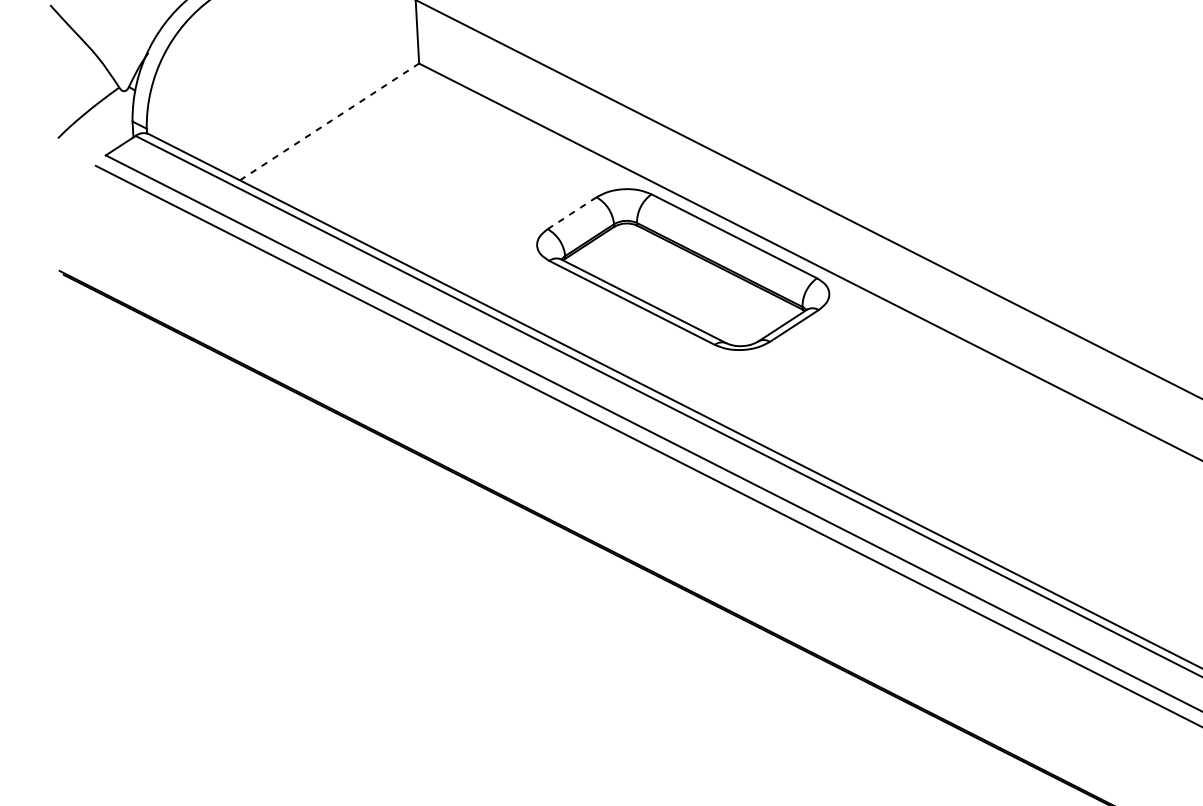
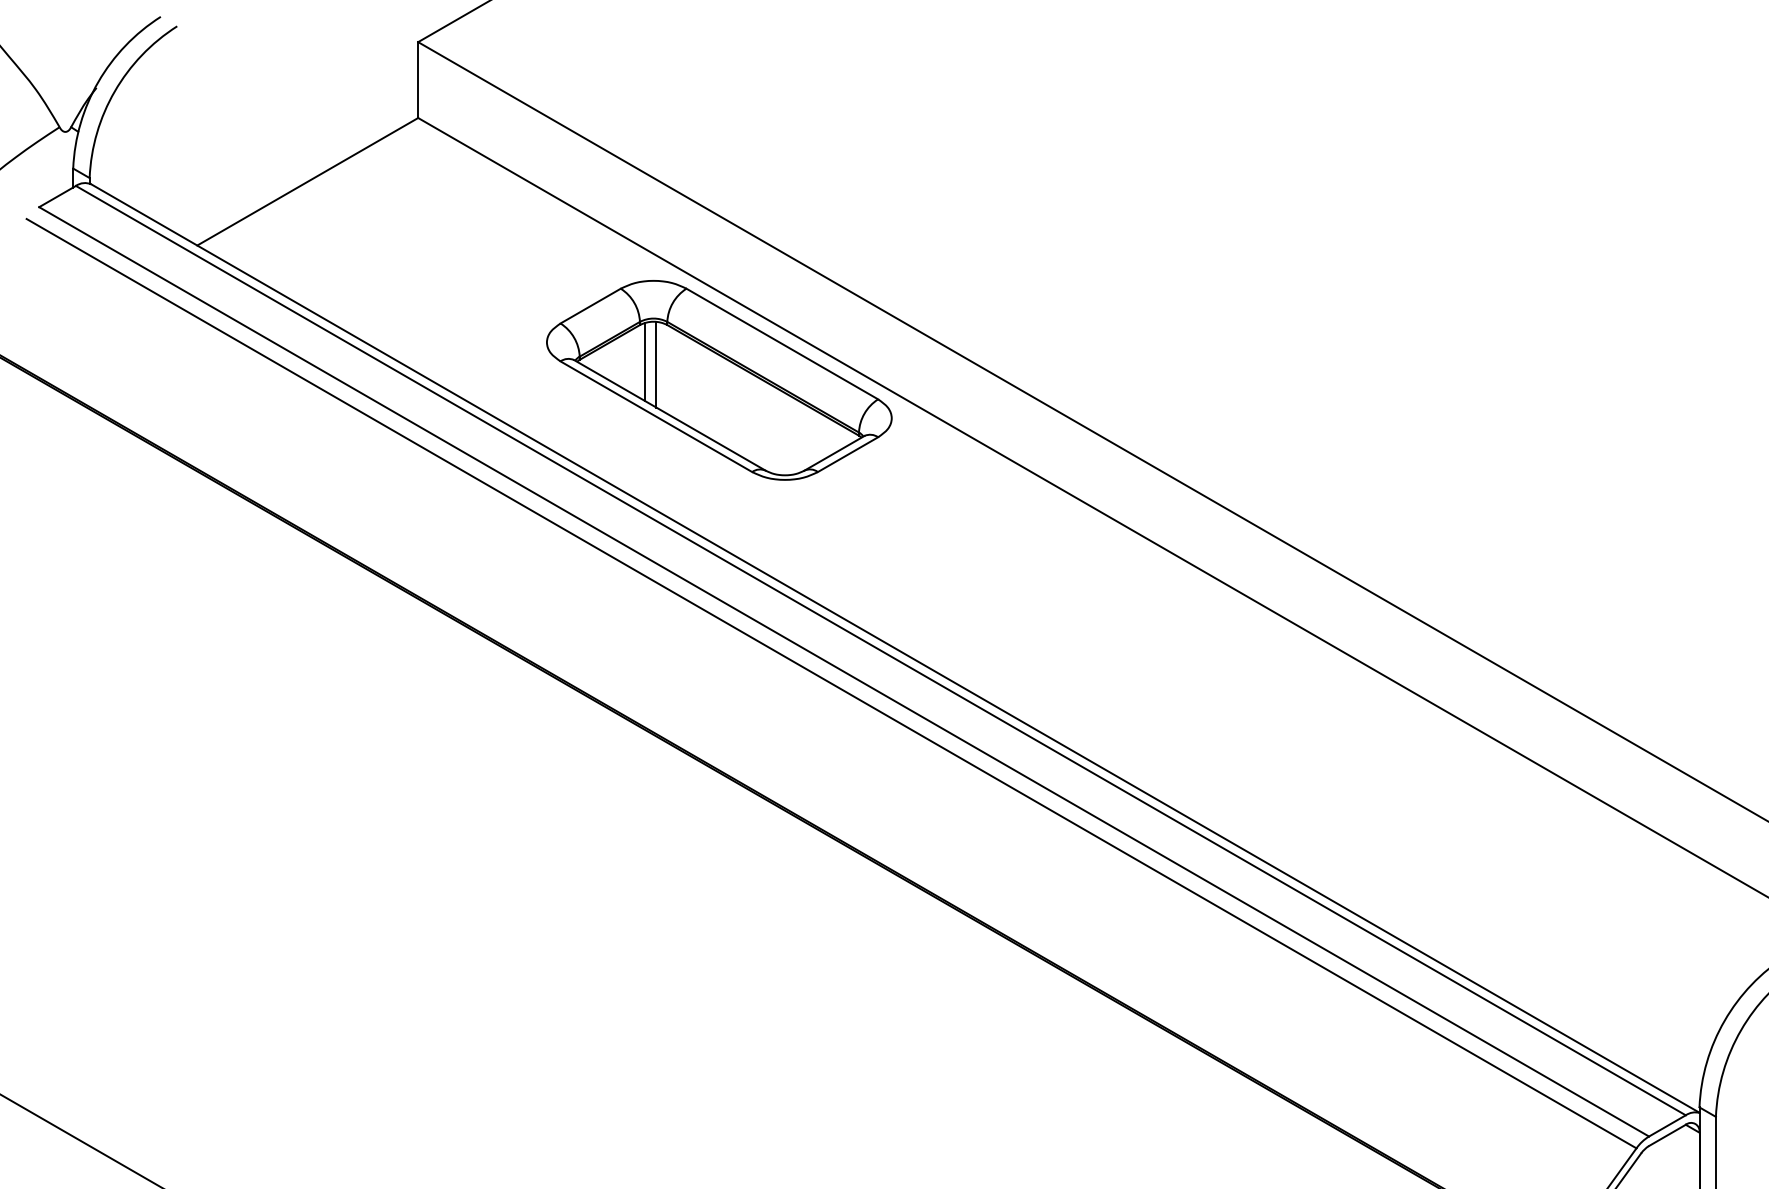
line: (329, 121) -> (307, 181), dashed -> solid
line: (571, 213) -> (590, 306), dashed -> solid
line: (620, 257) -> (645, 361), added
line: (629, 259) -> (656, 364), added

